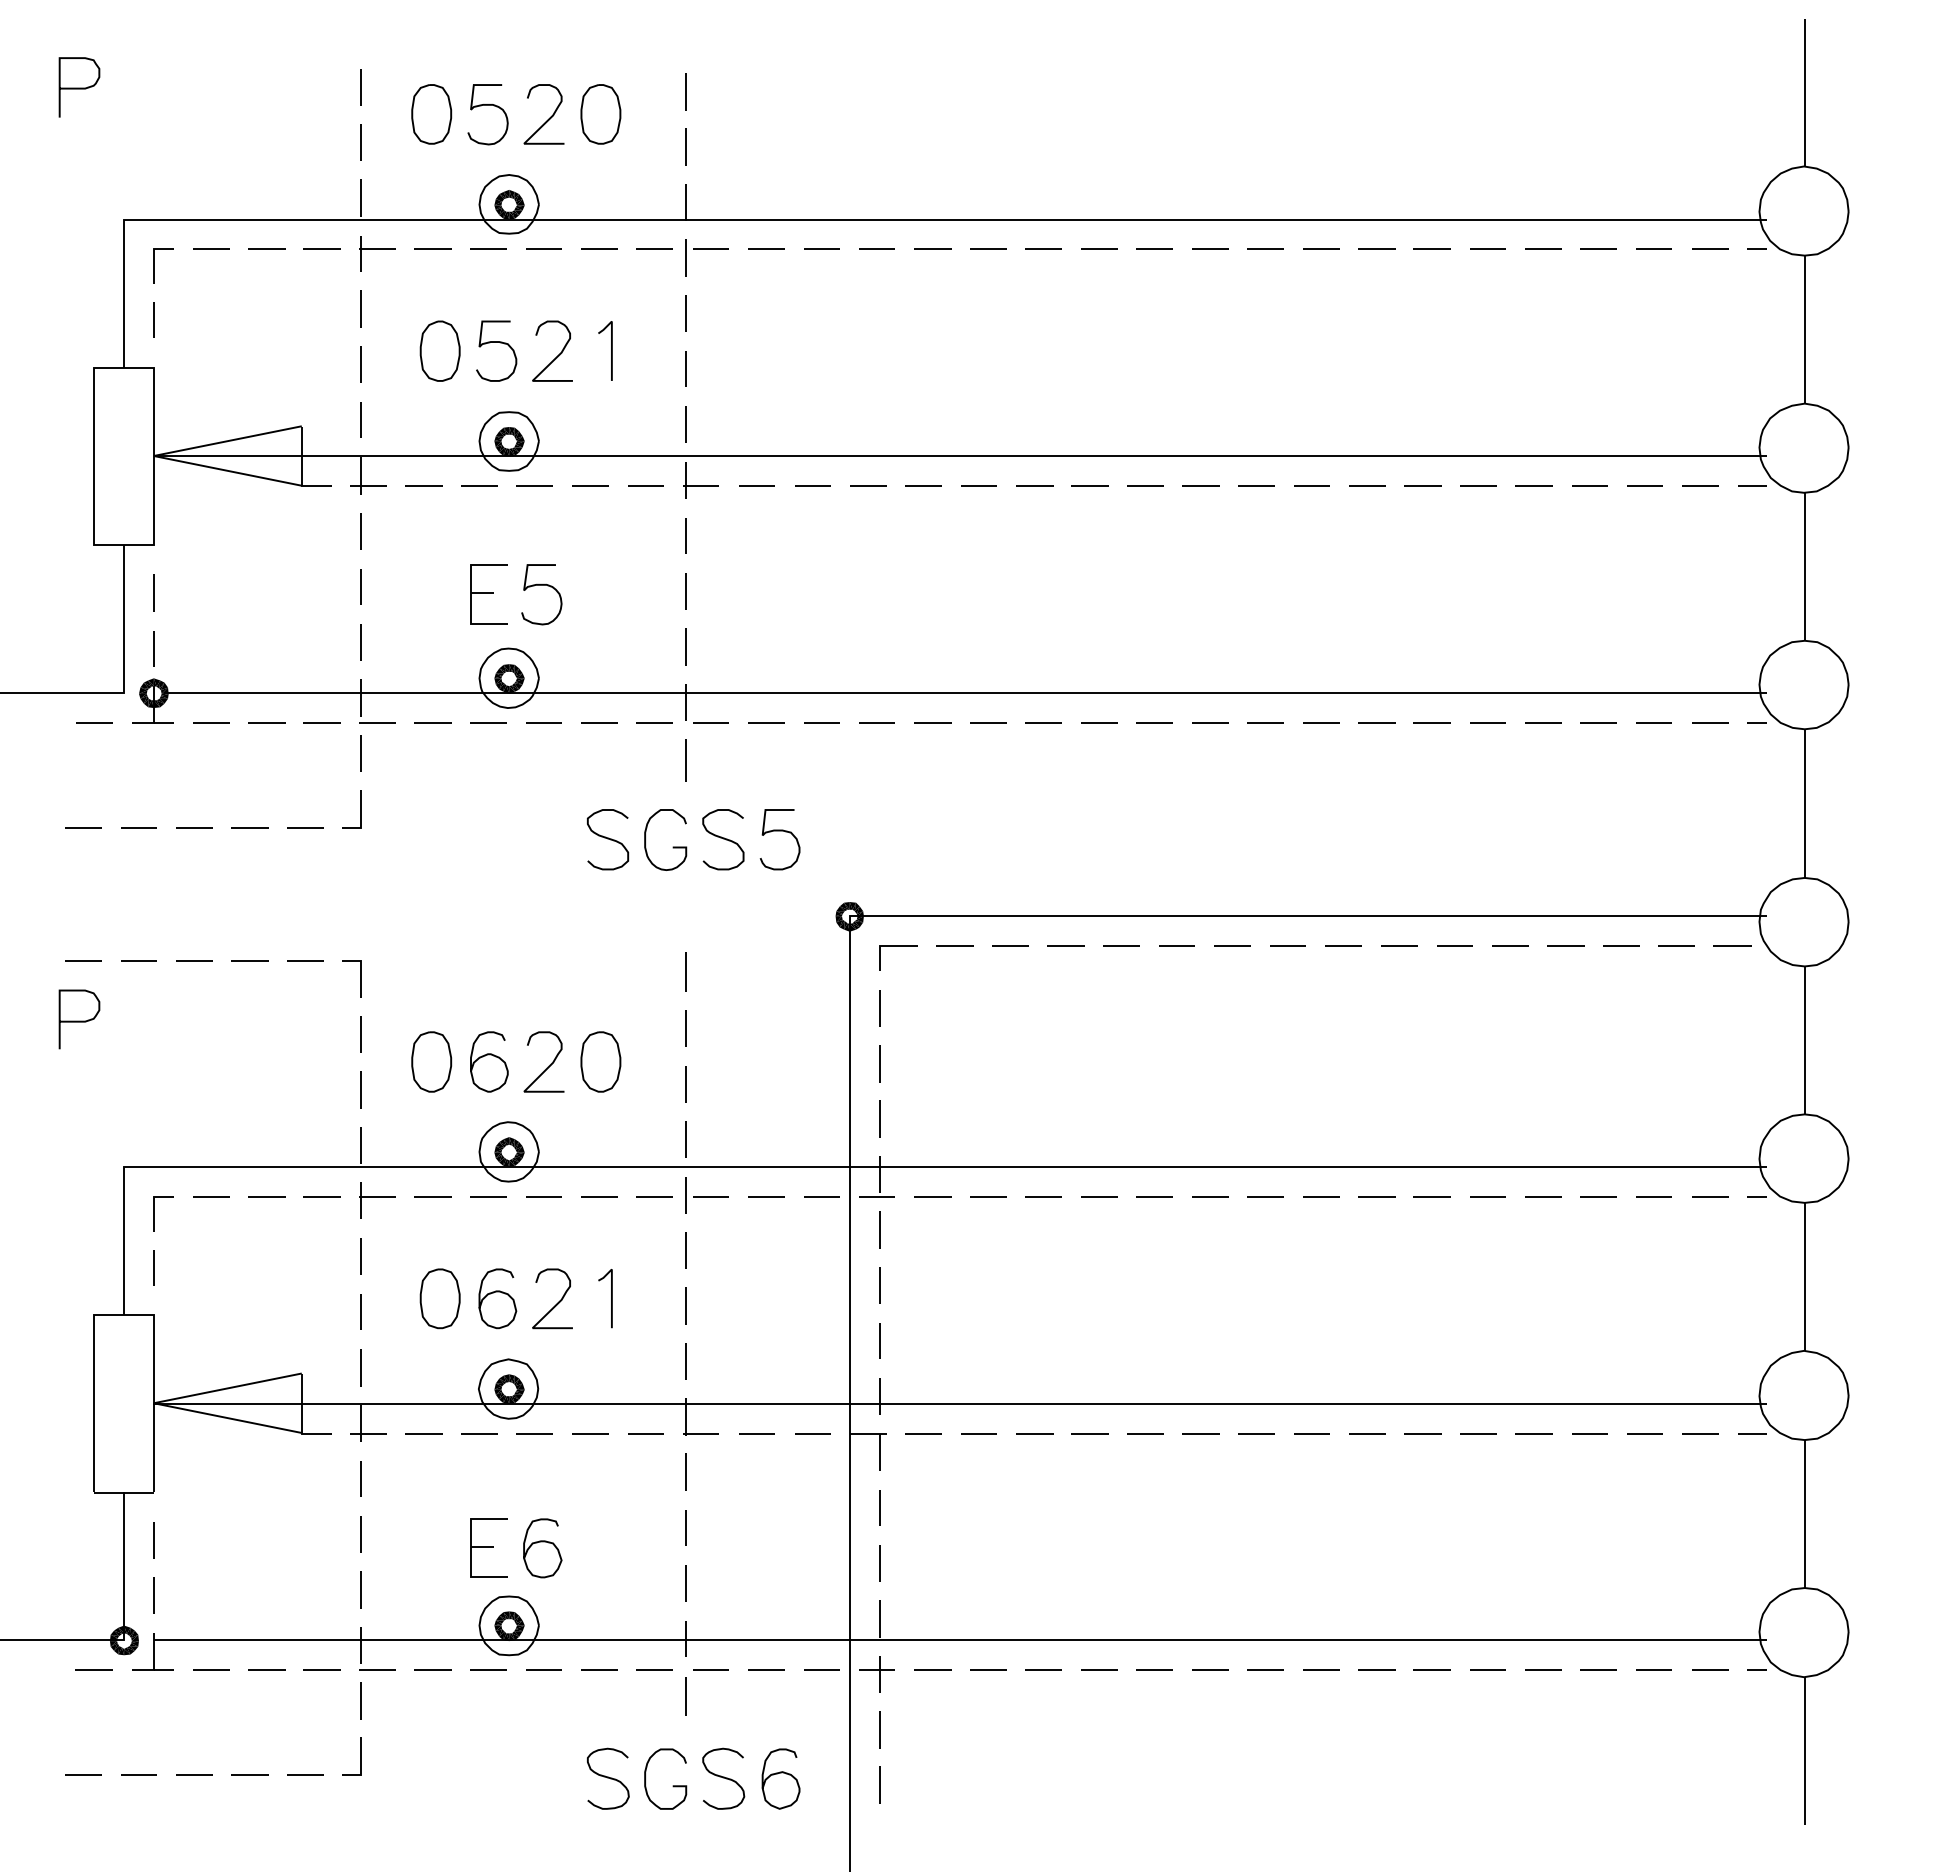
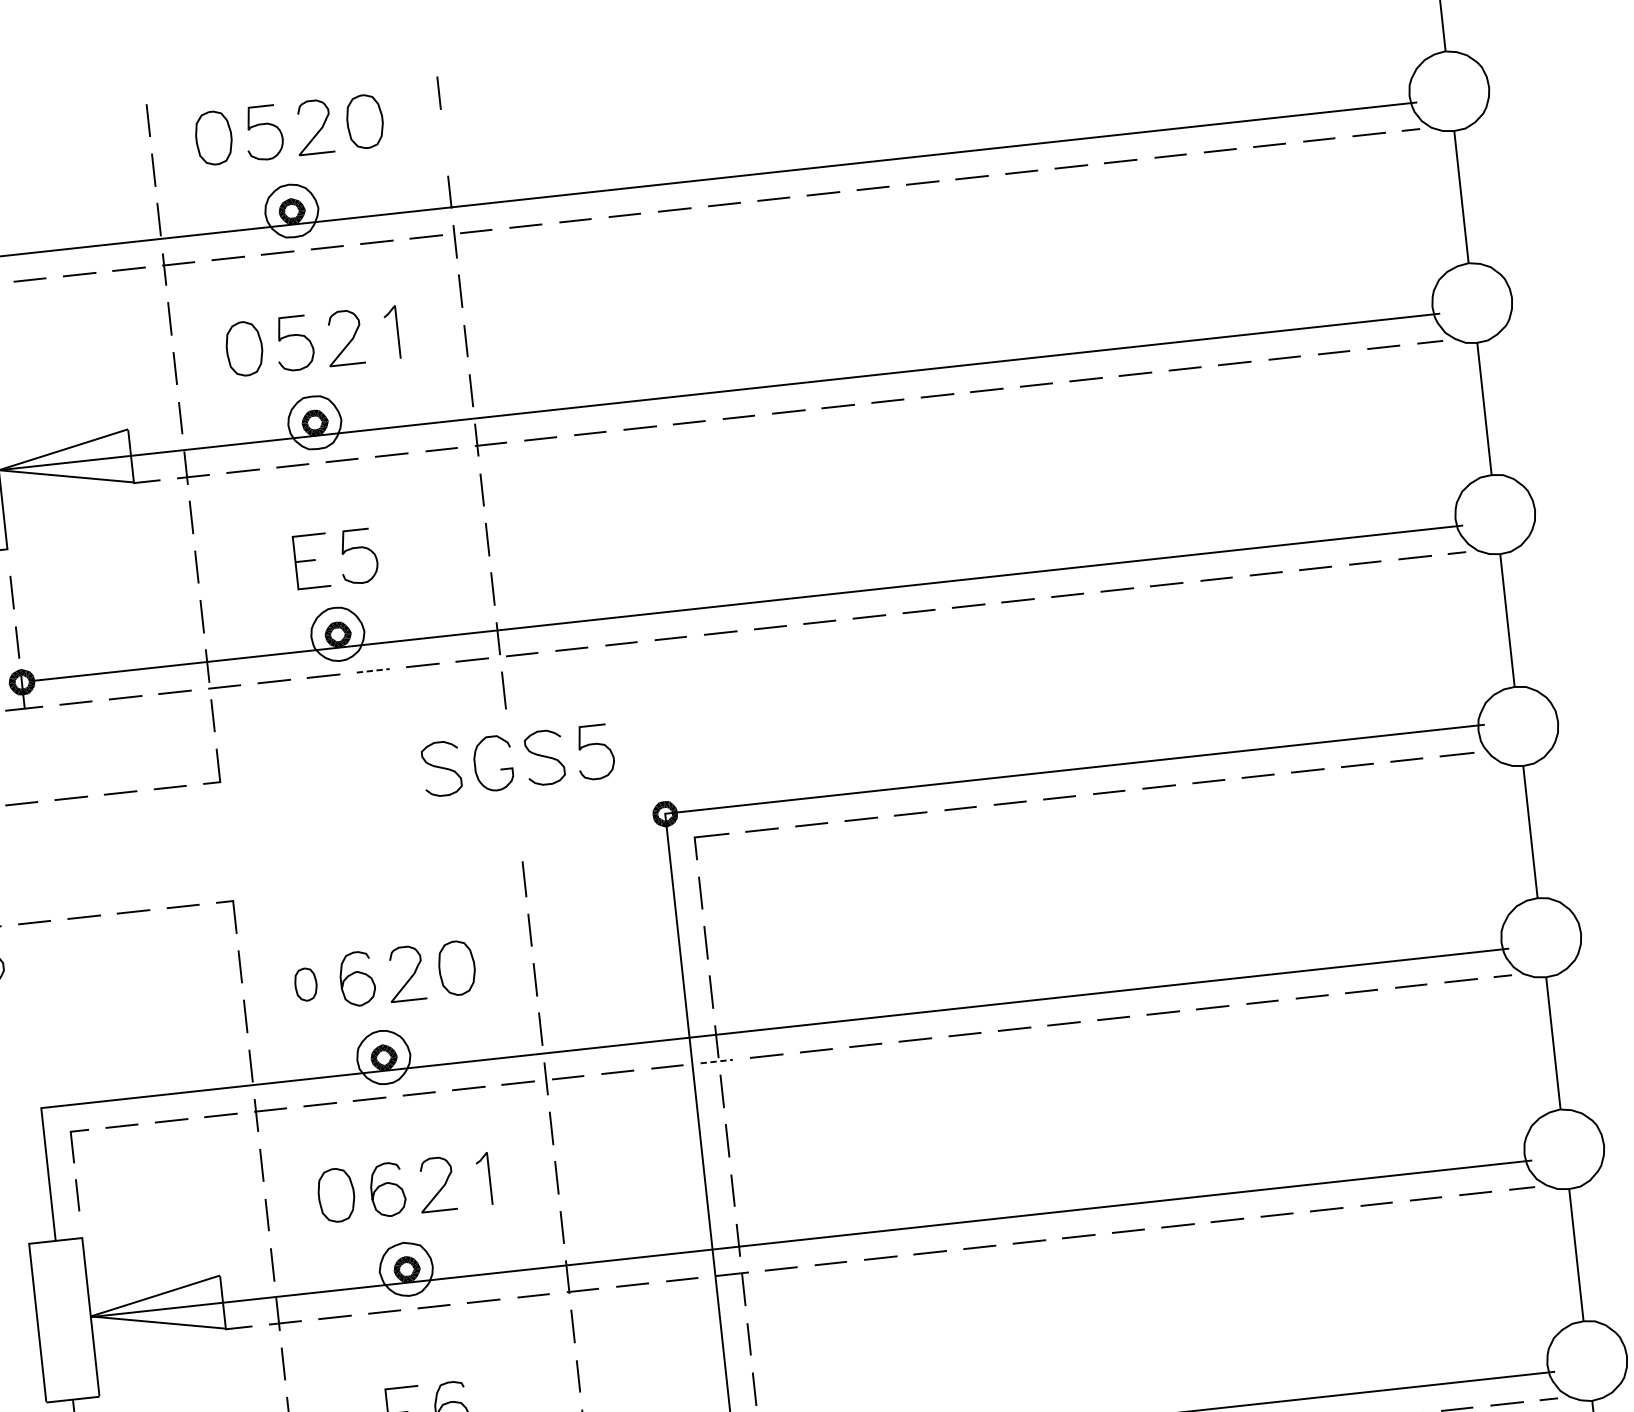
line: (685, 146) -> (443, 142), removed
line: (544, 722) -> (373, 670), solid -> dashed
part: (431, 1061) -> (305, 984), size x0.6
line: (877, 1196) -> (717, 1061), solid -> dashed

